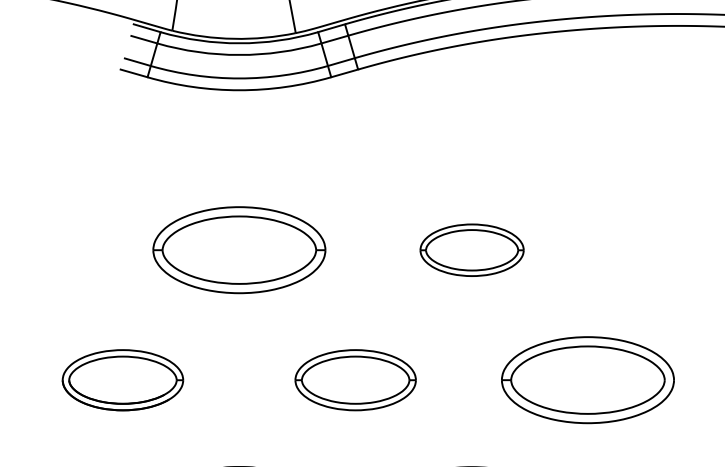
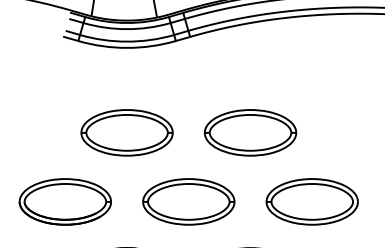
part: (471, 249) -> (250, 132), size x1.67
part: (121, 379) -> (64, 201), size x1.43
part: (354, 379) -> (188, 201), size x1.43

